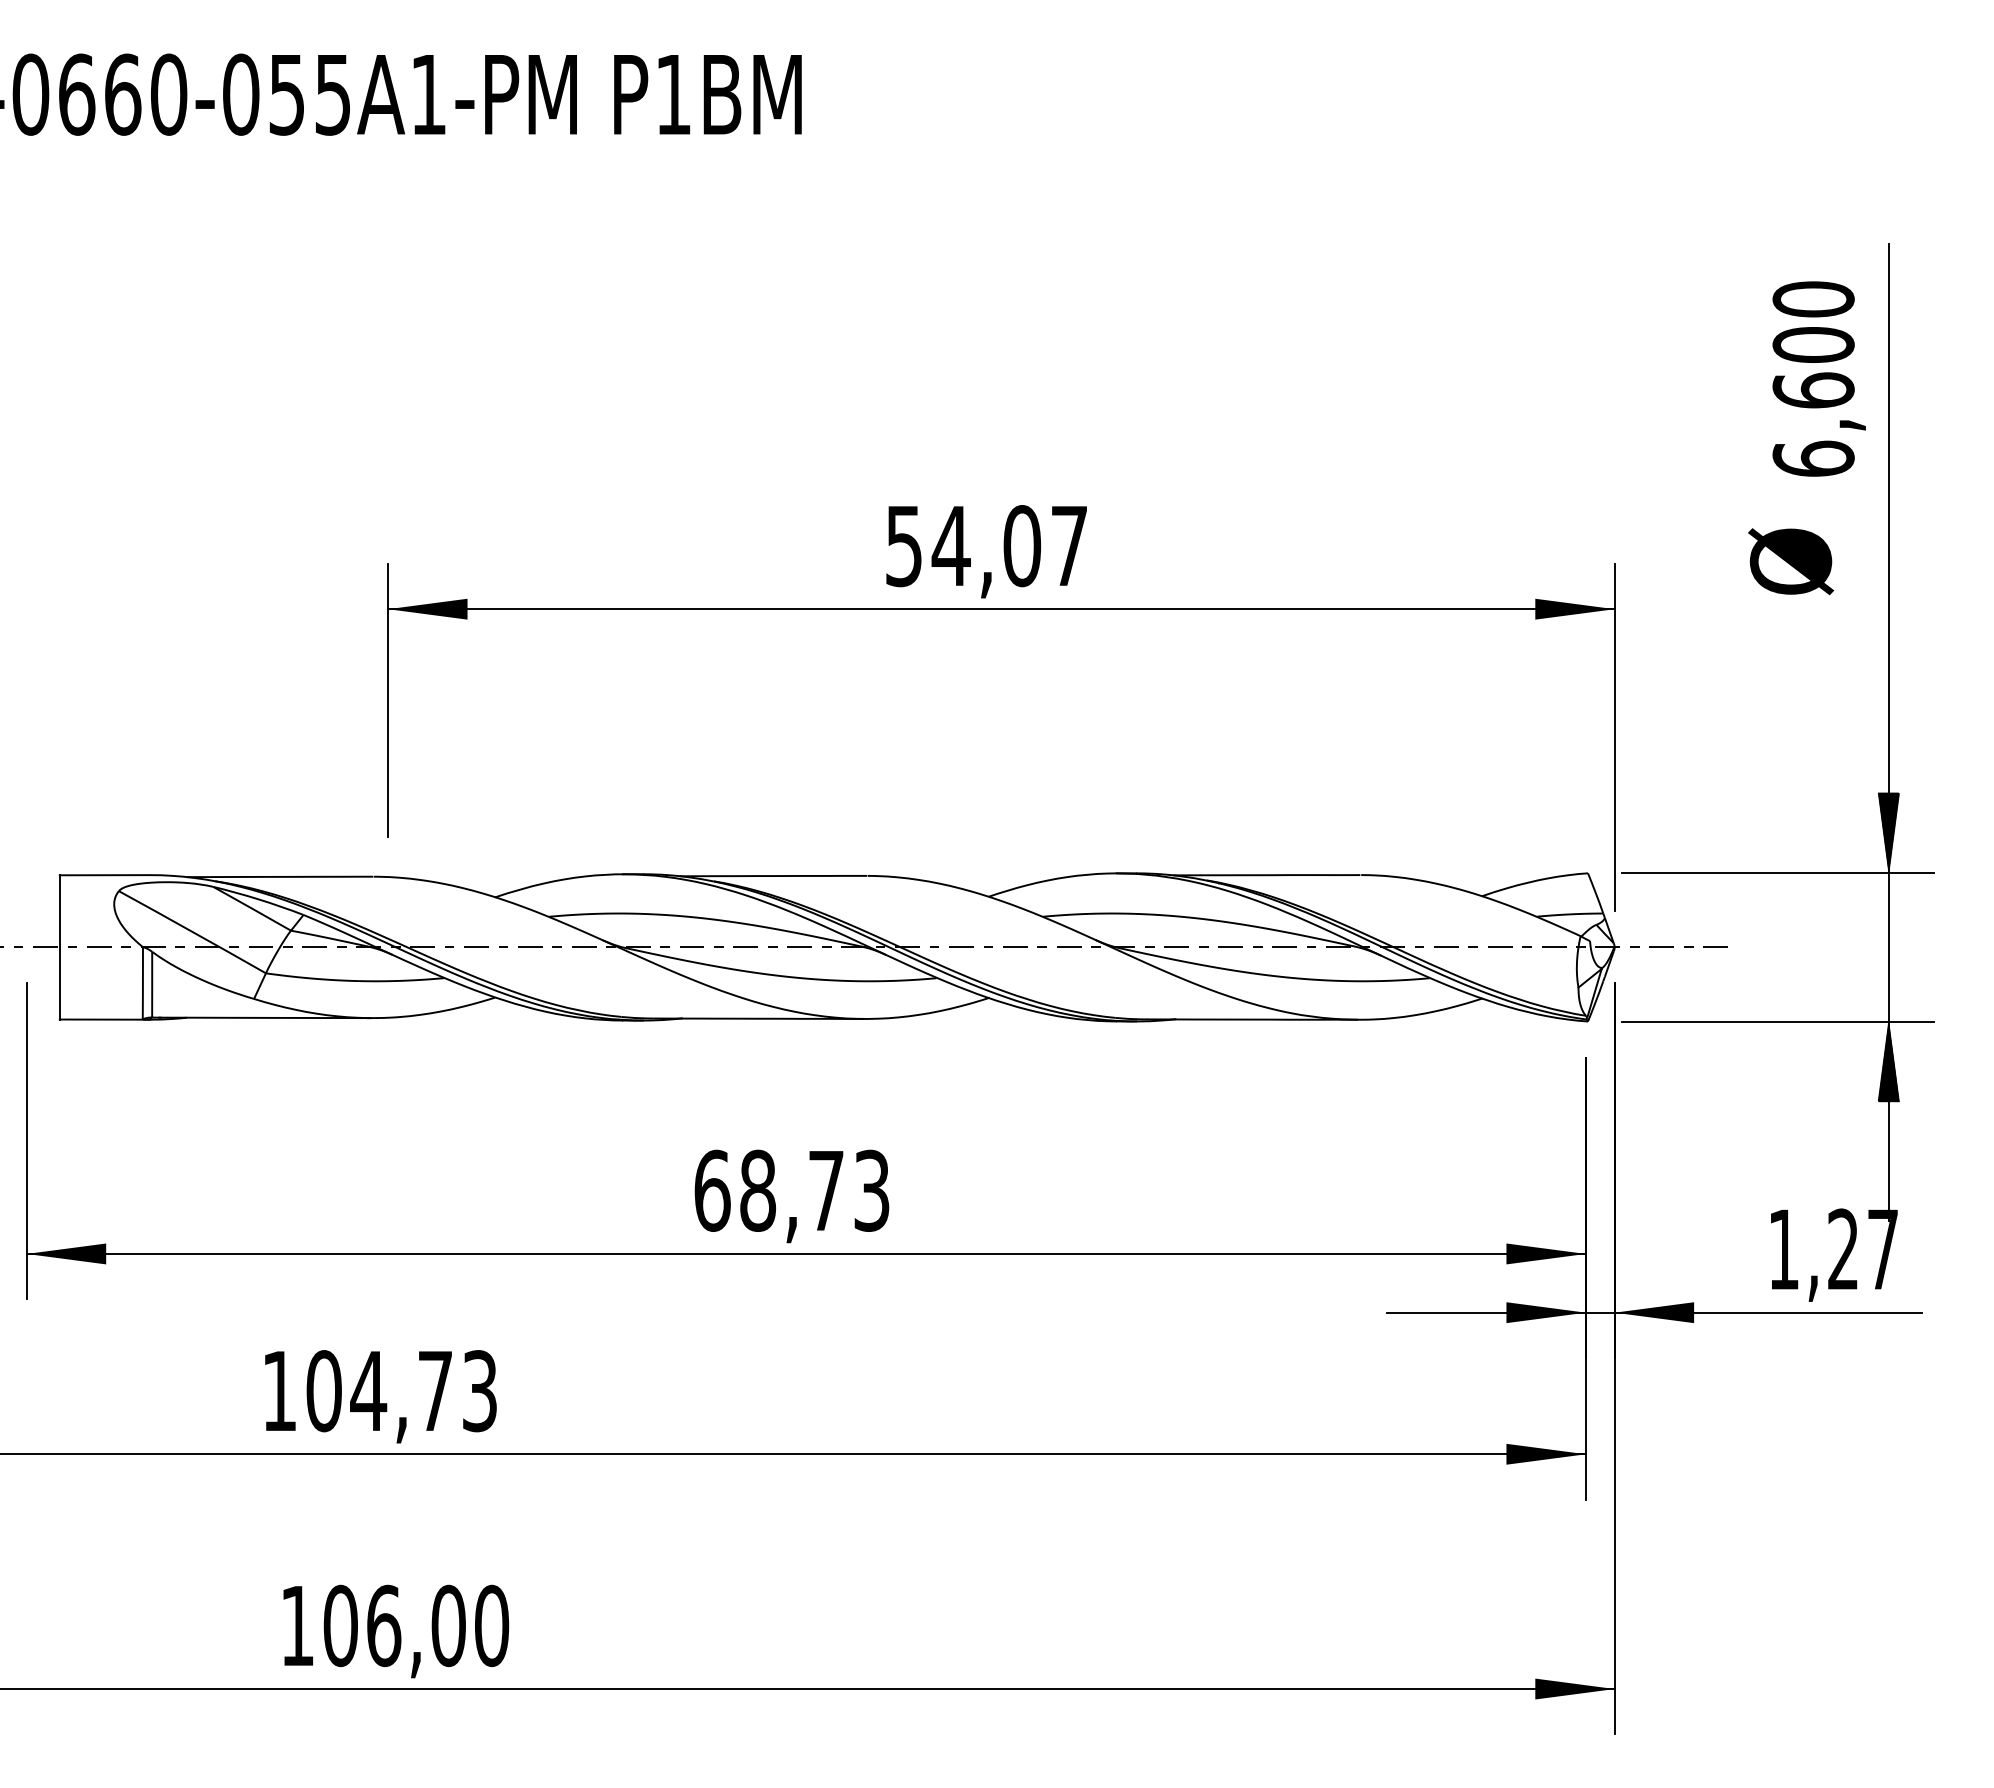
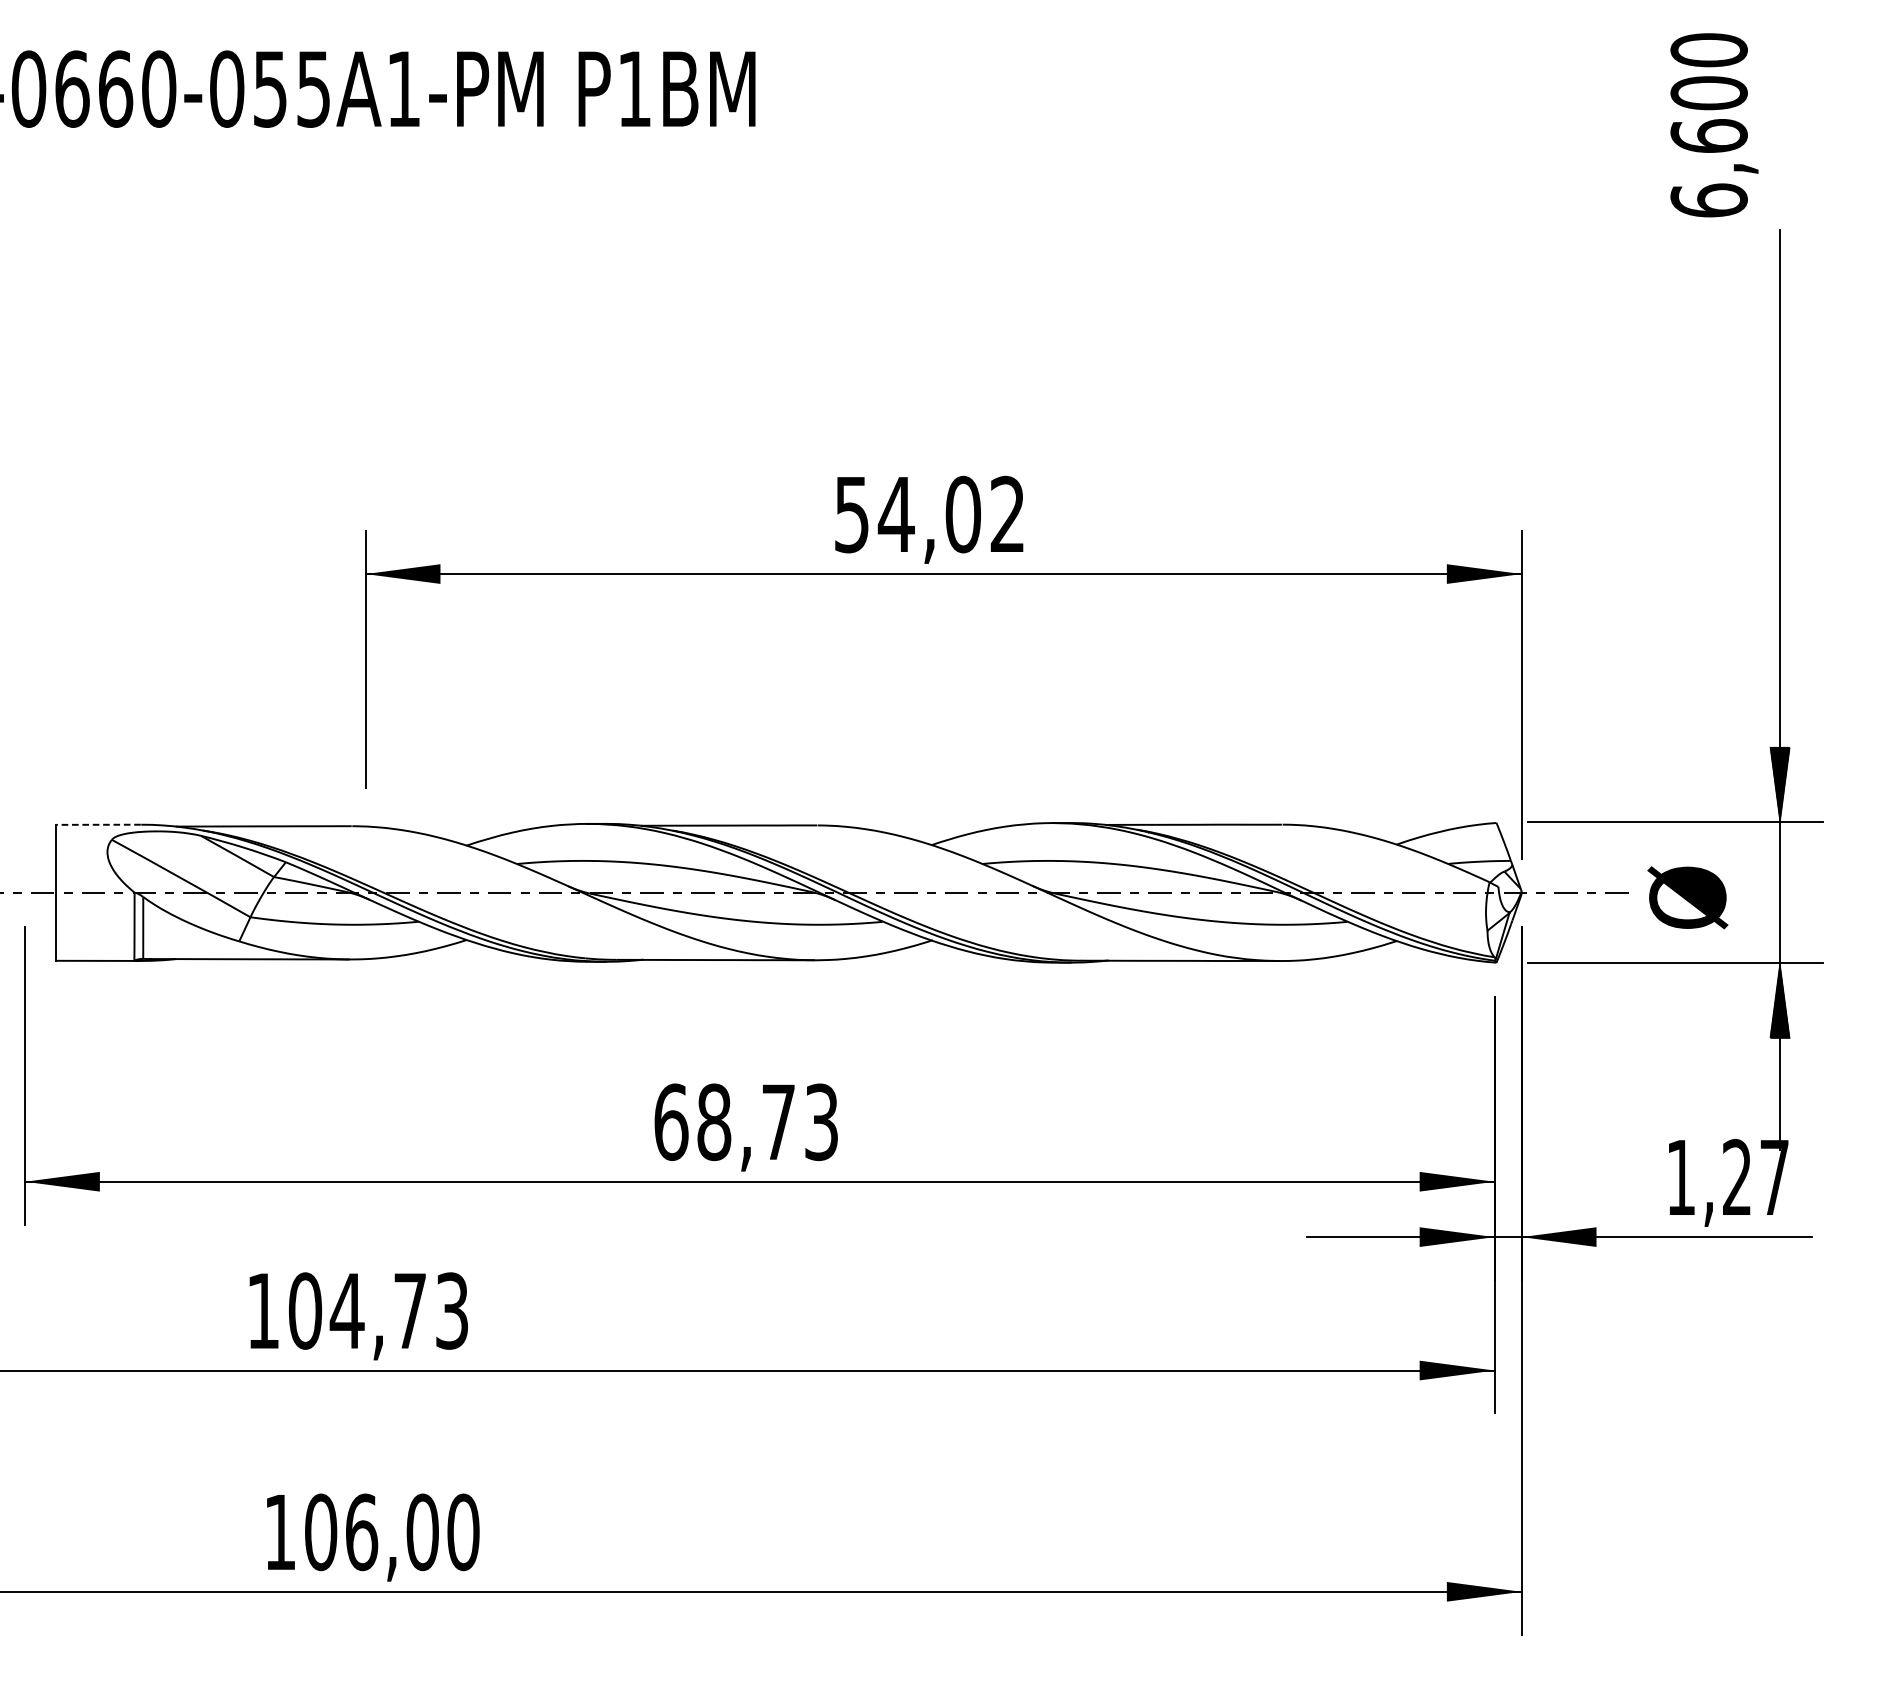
text: (1818, 378) -> (1713, 124), moved
text: (1068, 545) -> (1006, 514), 54,07 -> 54,02
text: (1791, 561) -> (1688, 897), moved
line: (104, 875) -> (98, 825), solid -> dashed

